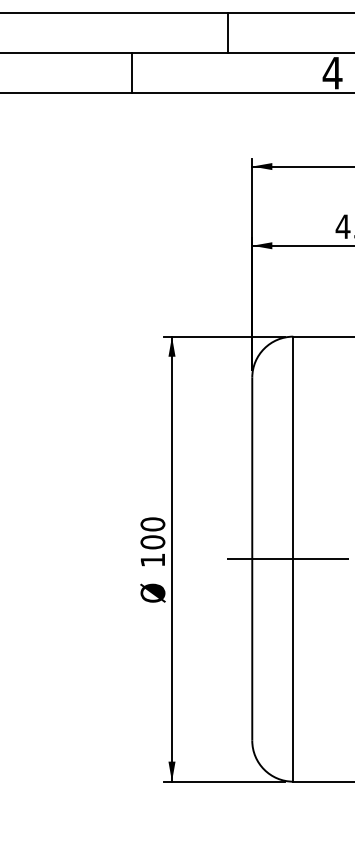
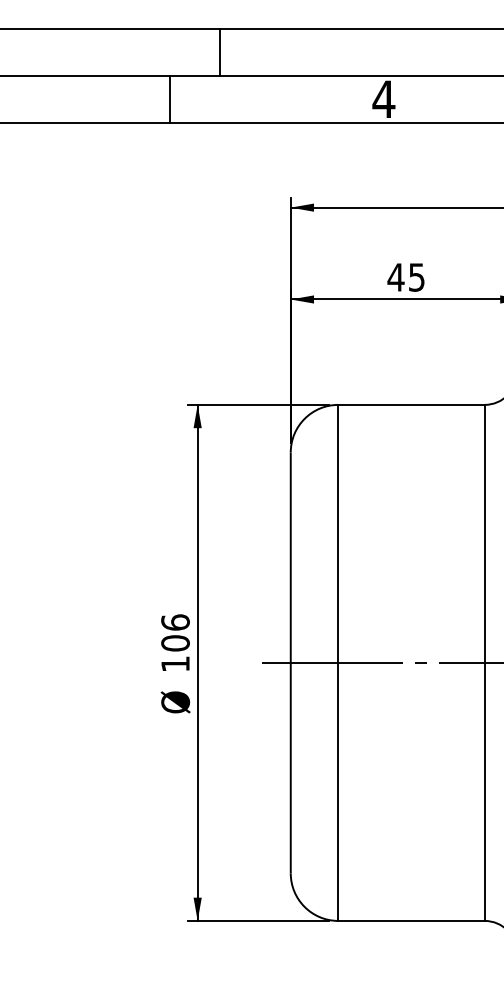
line: (228, 32) -> (220, 52), moved
line: (132, 73) -> (169, 99), moved
text: (152, 524) -> (175, 622), 100 -> 106

